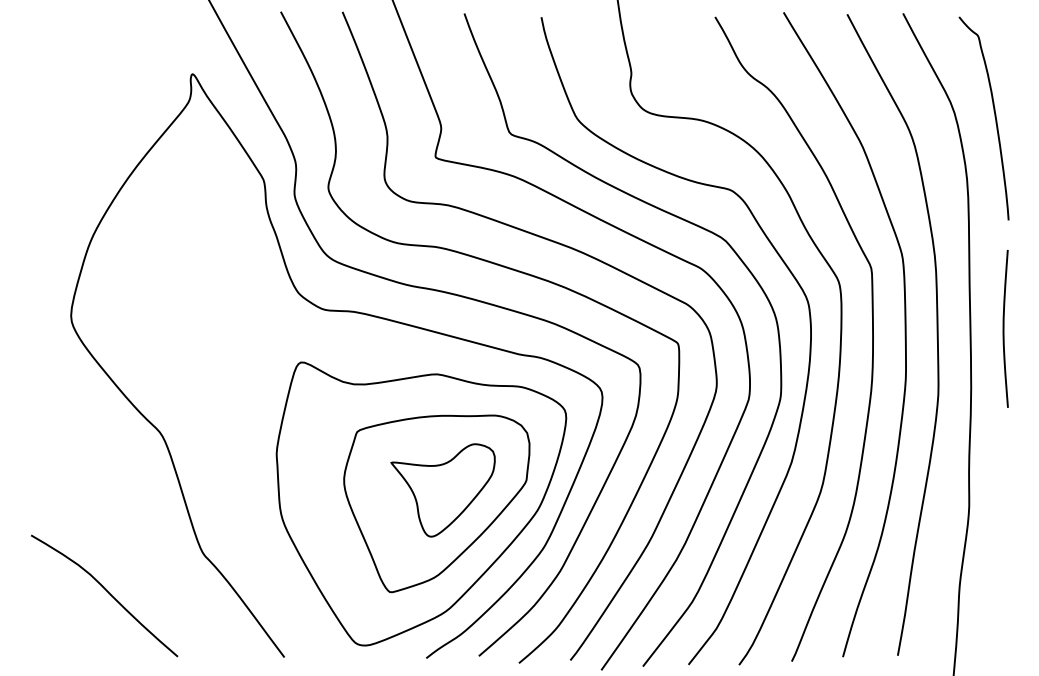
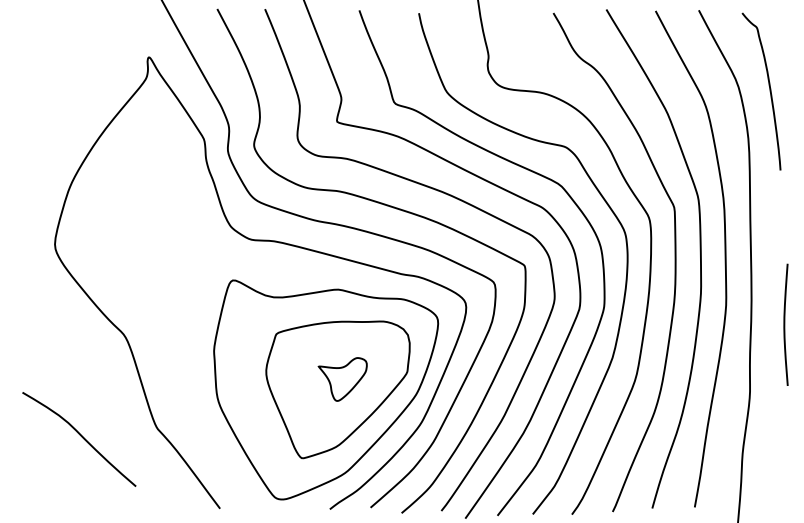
curve: (1004, 328) -> (785, 324), moved
part: (442, 490) -> (342, 379), size x0.6
curve: (107, 592) -> (81, 436), moved

